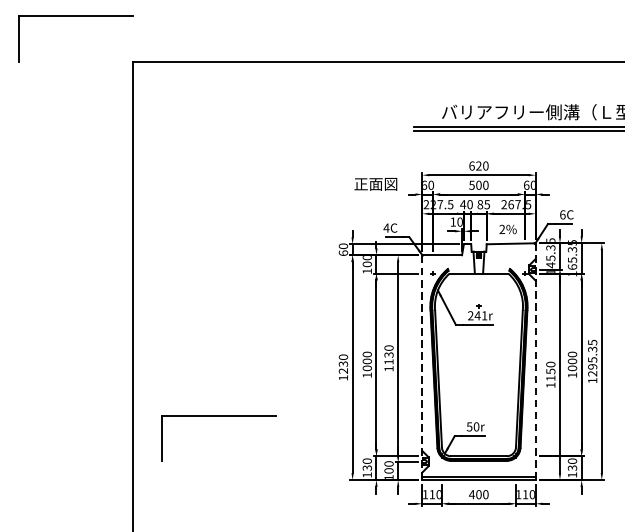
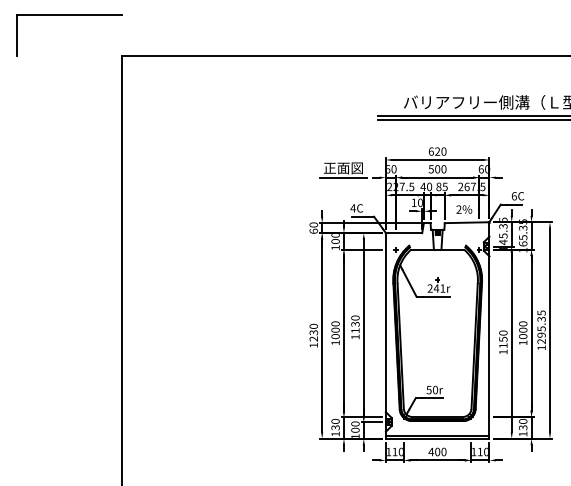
line: (374, 195) -> (342, 178), added
line: (535, 361) -> (489, 330), dashed -> solid
line: (421, 367) -> (385, 335), dashed -> solid
part: (219, 416) -> (200, 380), removed

